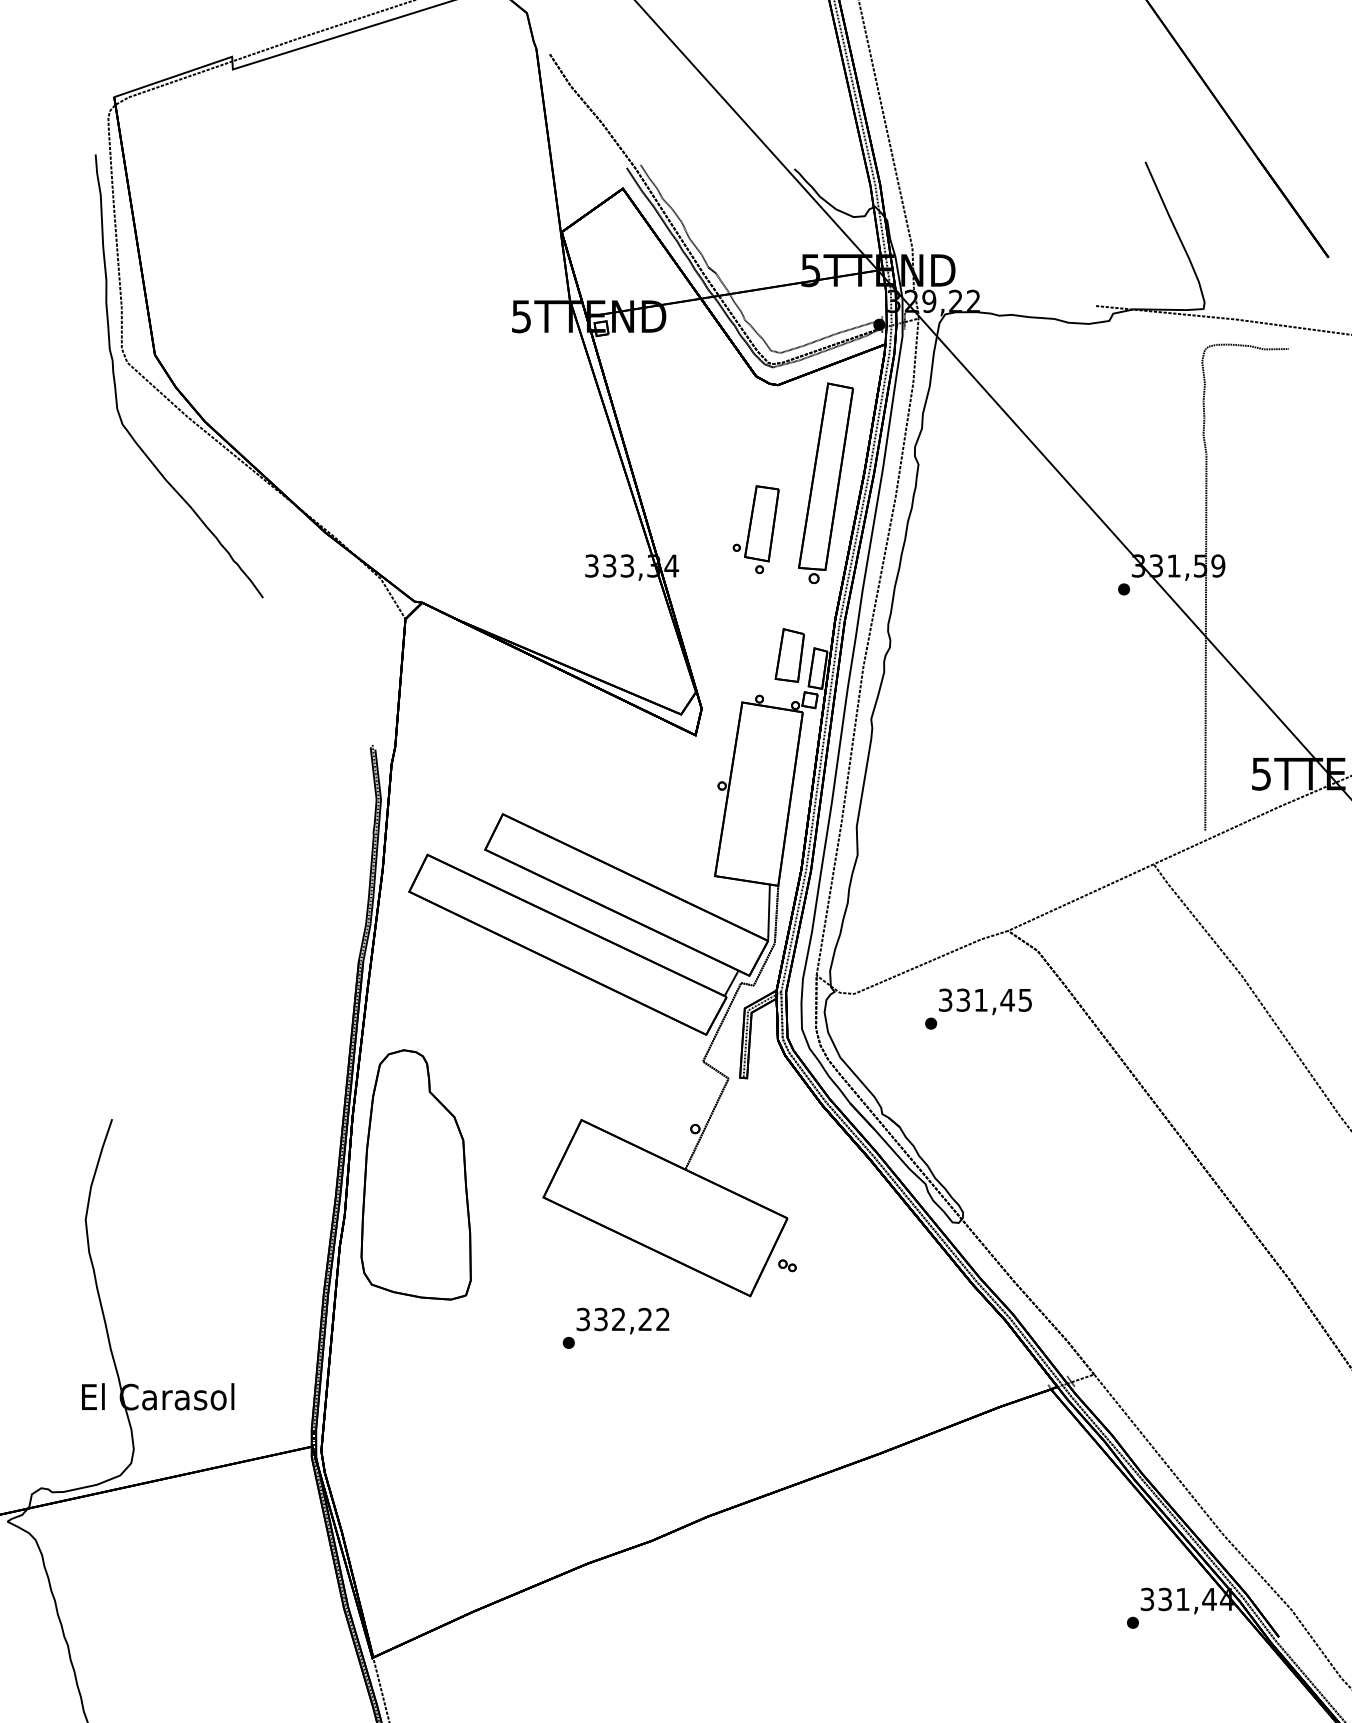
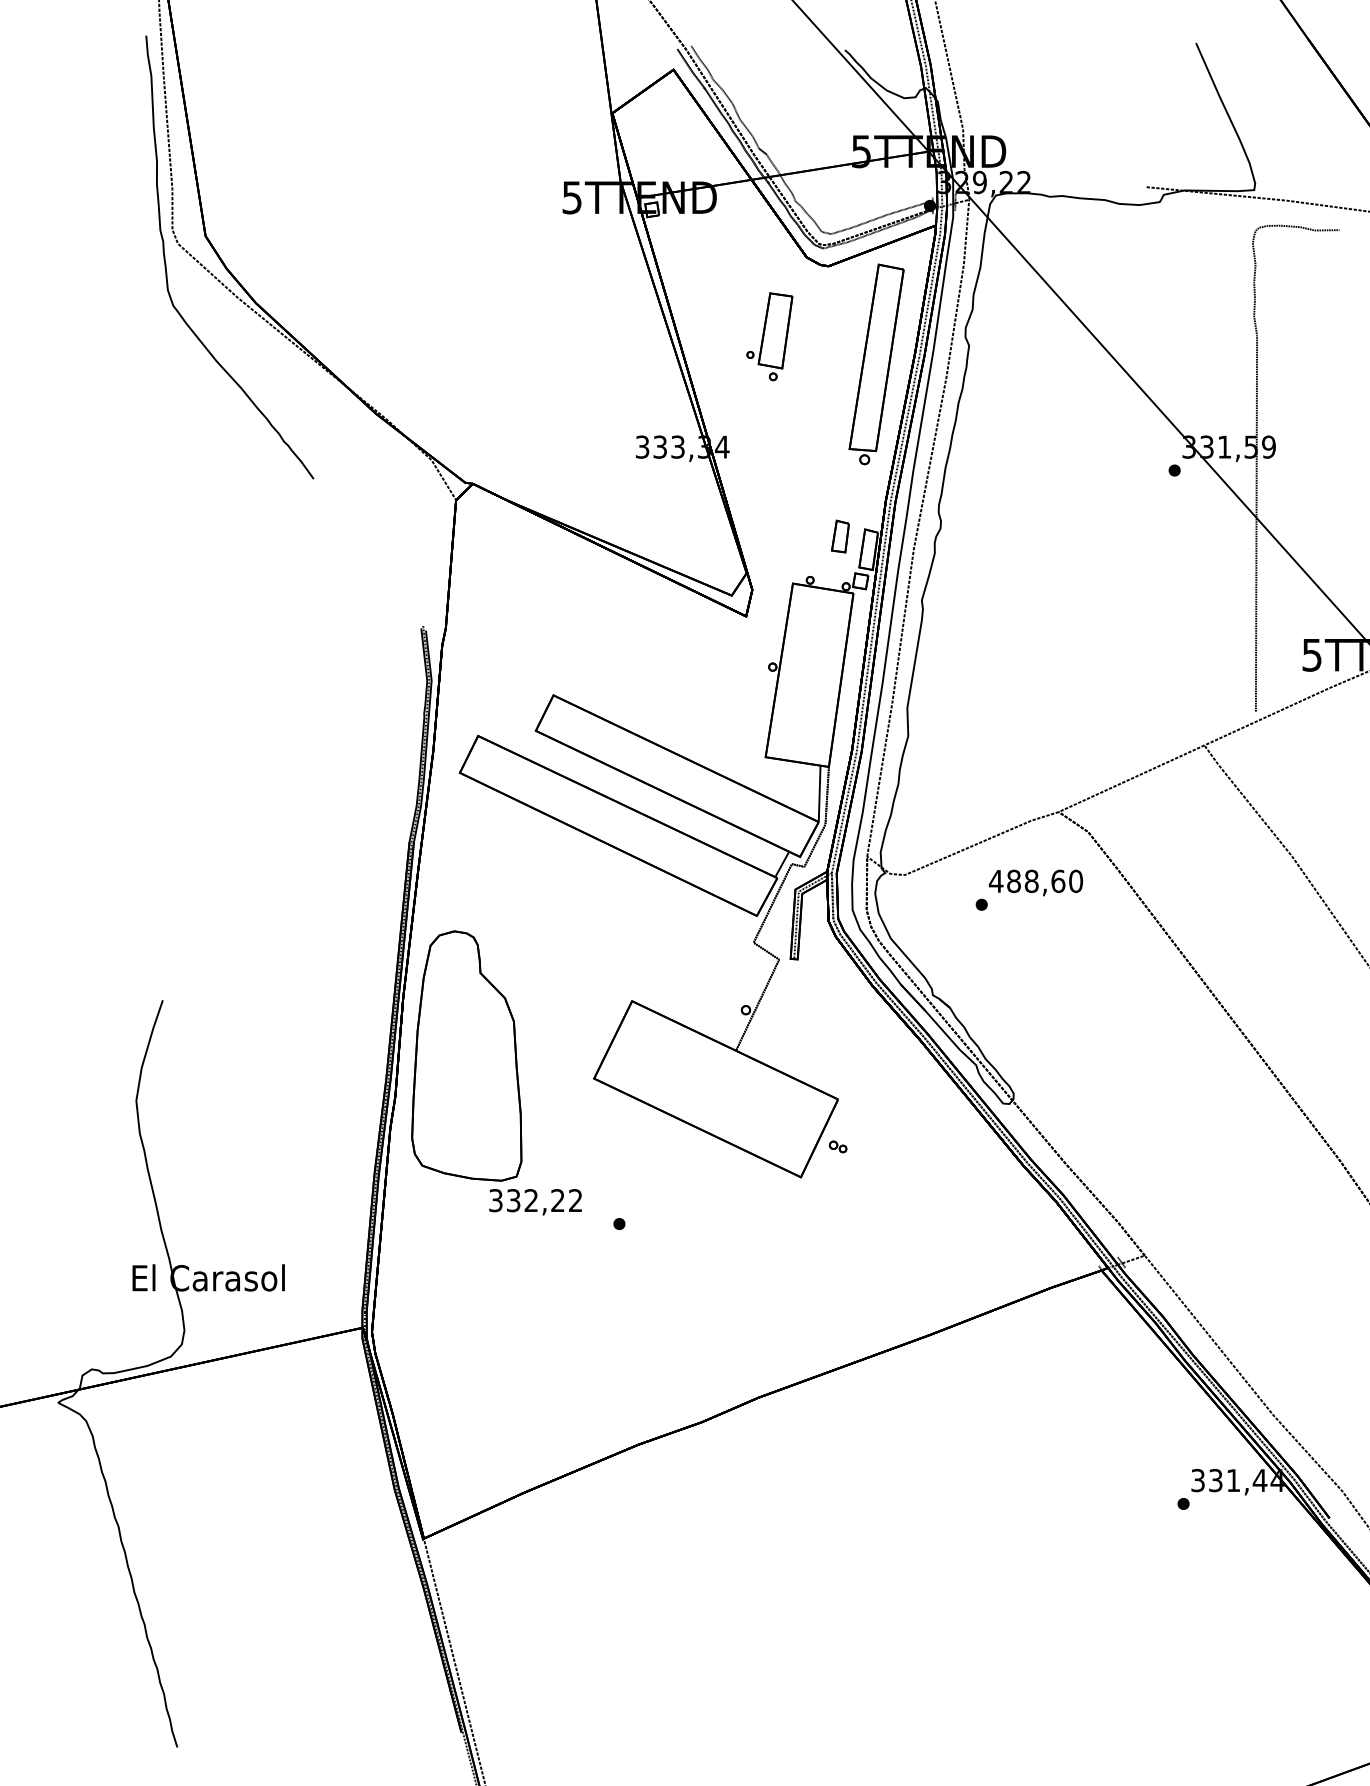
part: (755, 529) -> (769, 336), moved
part: (789, 655) -> (840, 536), size x0.6
text: (984, 1000) -> (1035, 881), 331,45 -> 488,60
text: (622, 1321) -> (535, 1202), moved

